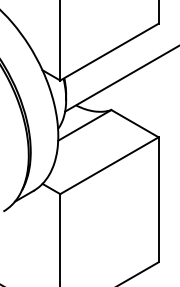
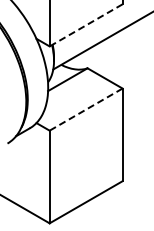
line: (108, 52) -> (85, 25), solid -> dashed
line: (108, 165) -> (85, 109), solid -> dashed

